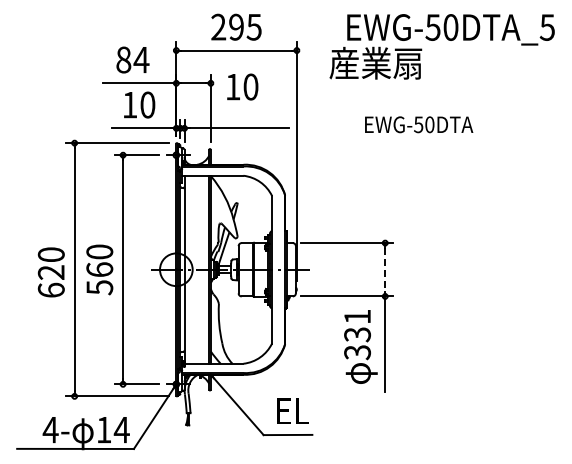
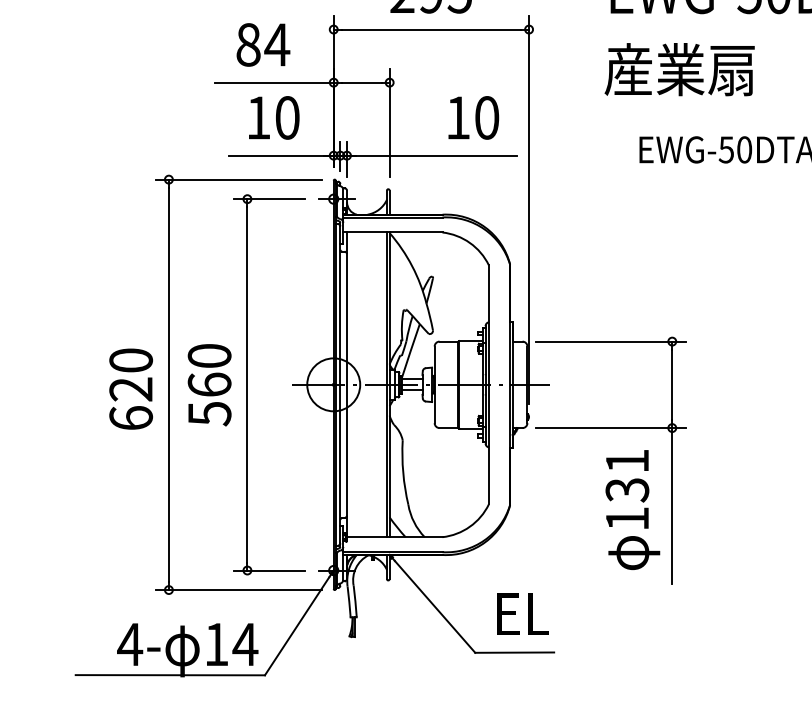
text: (375, 62) -> (679, 68), moved
text: (242, 86) -> (473, 117), moved
line: (385, 269) -> (672, 384), dashed -> solid
text: (357, 352) -> (627, 518), 331 -> 131

